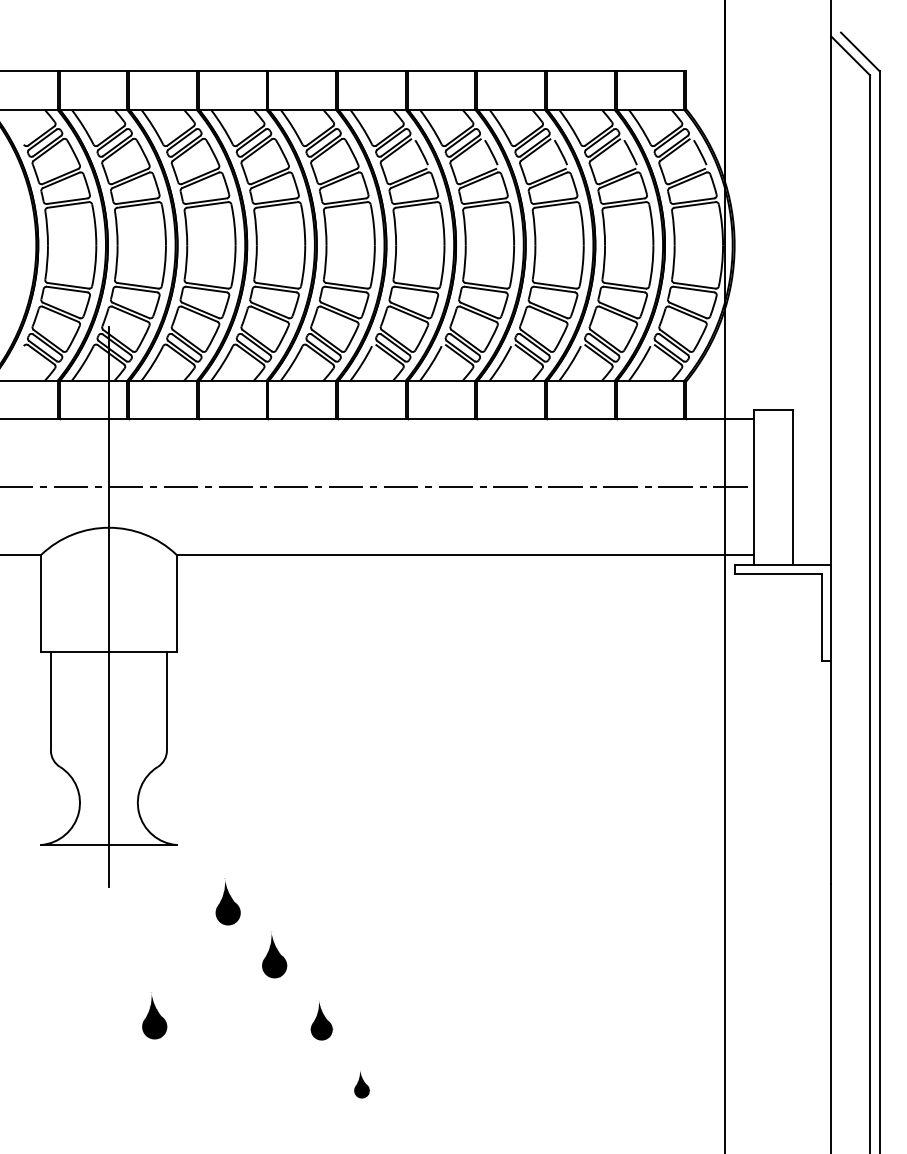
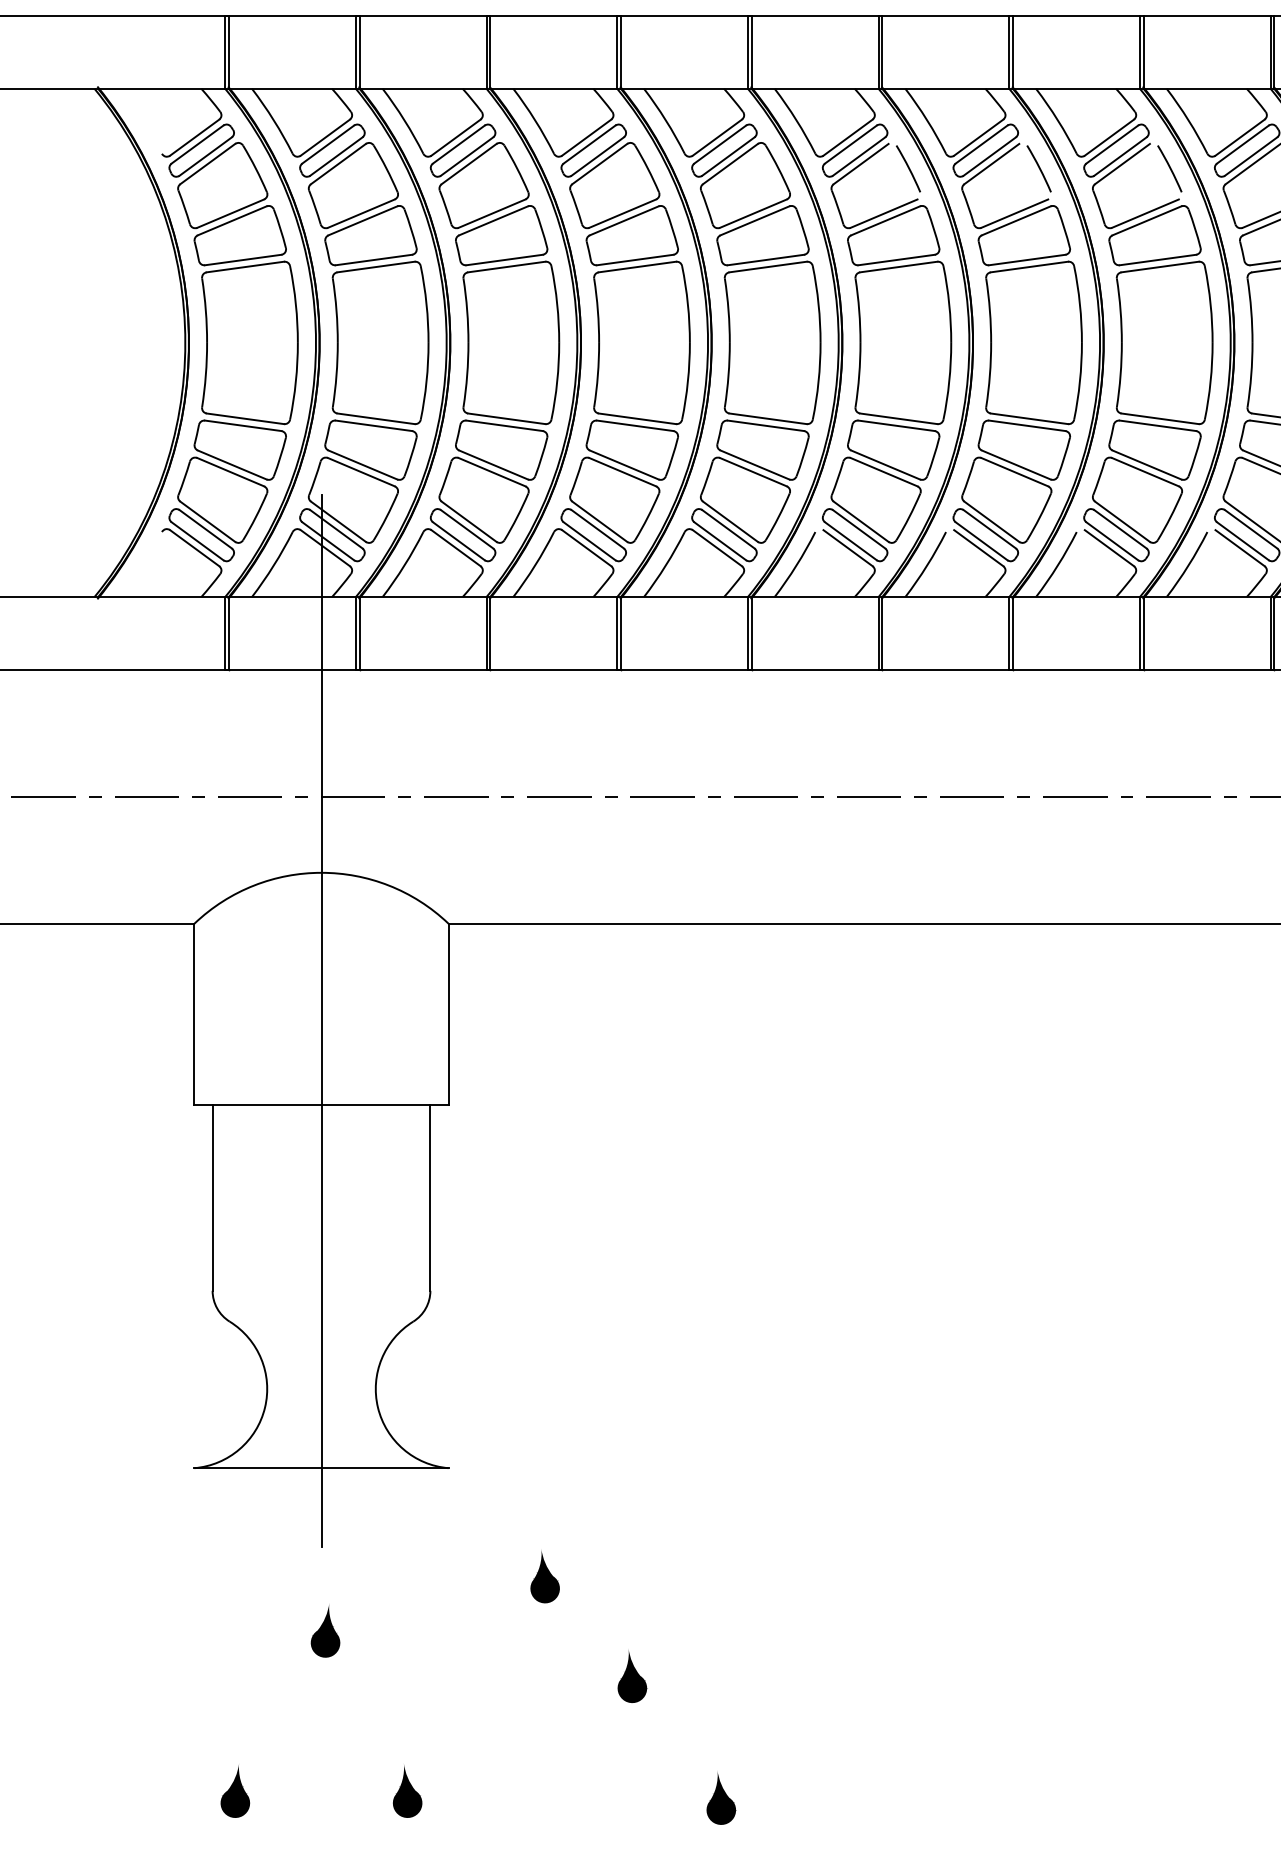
part: (227, 902) -> (544, 1576), size x0.62
part: (110, 931) -> (324, 1630), added
part: (274, 956) -> (632, 1677), size x0.62
part: (62, 1017) -> (234, 1791), added
part: (154, 1017) -> (407, 1791), size x0.62
part: (322, 1021) -> (722, 1799), size x0.71

